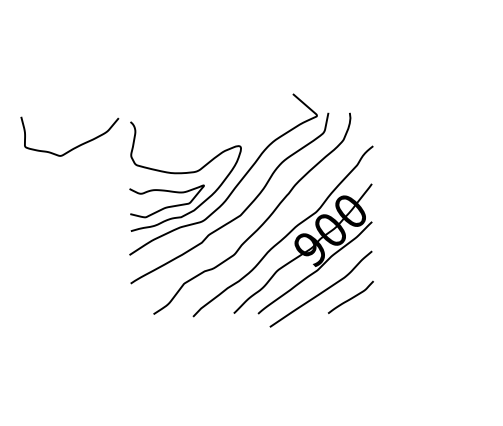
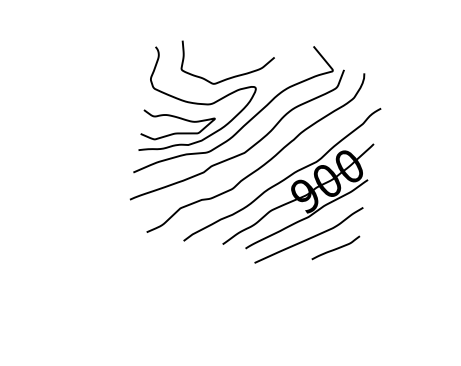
curve: (75, 146) -> (229, 77), moved

